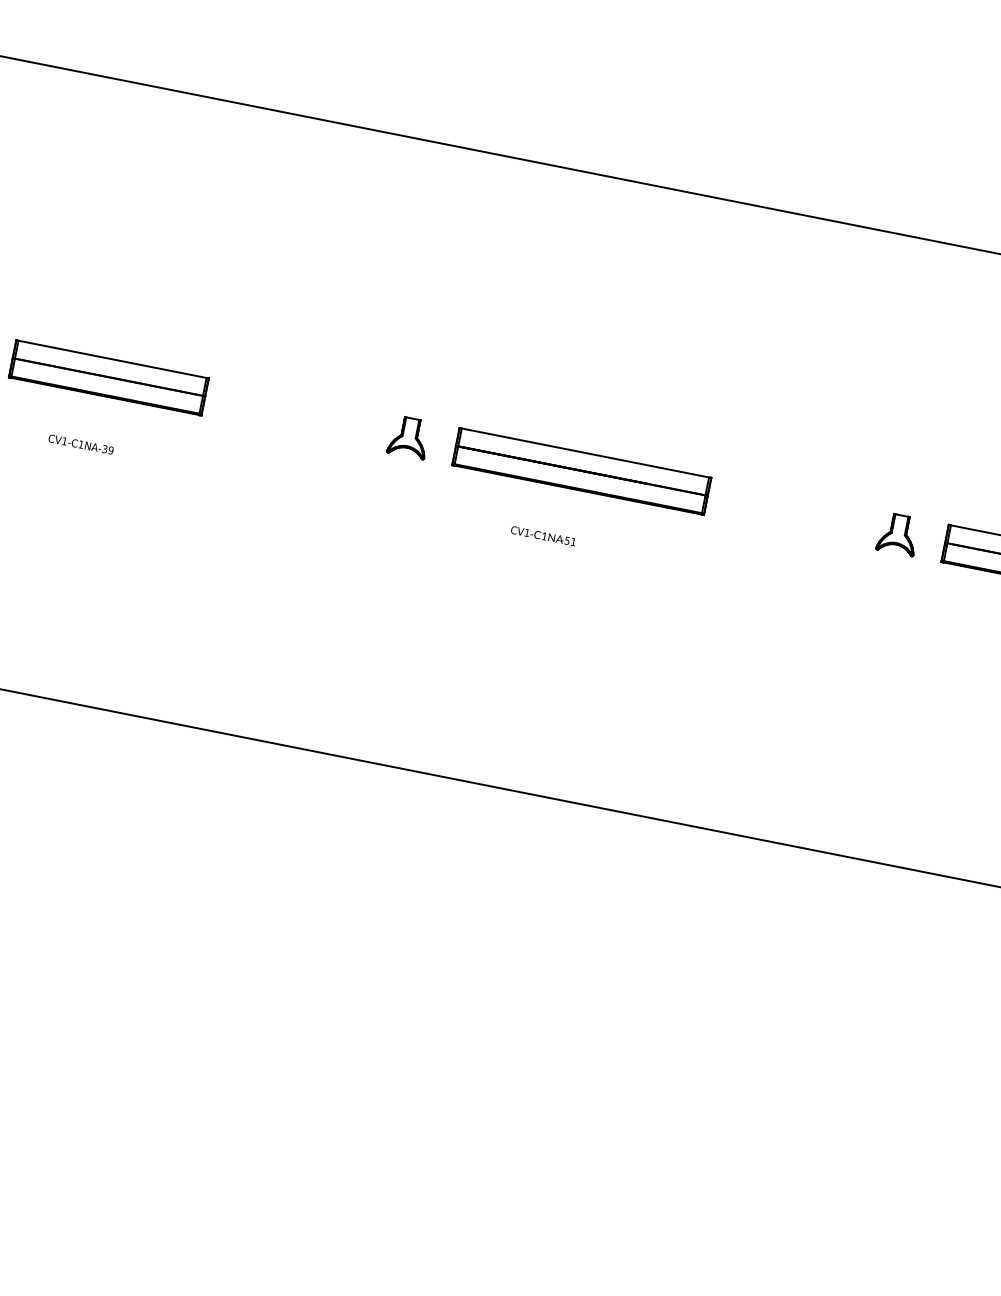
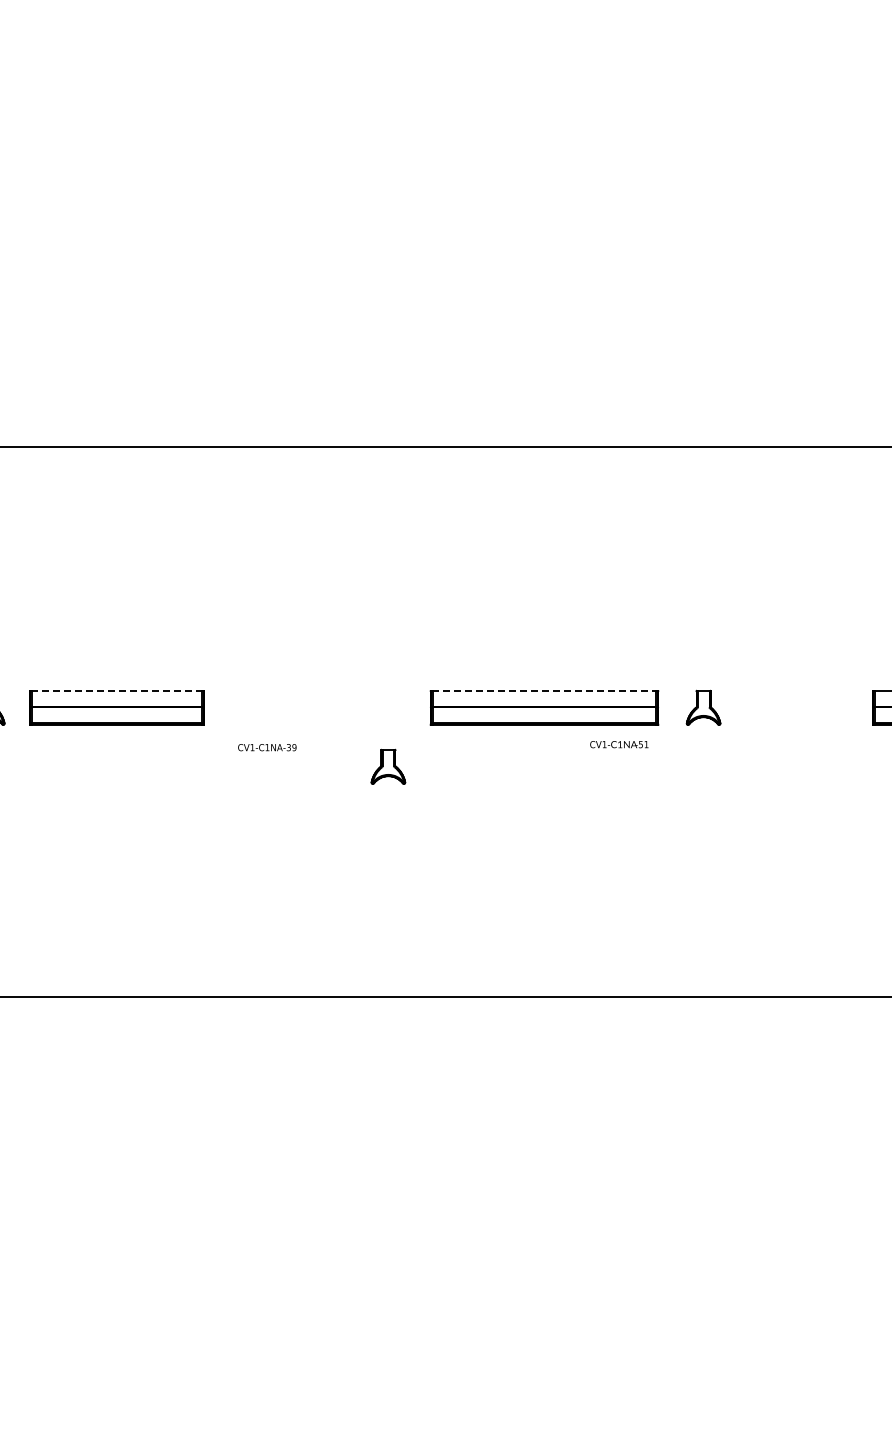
line: (112, 359) -> (117, 691), solid -> dashed
part: (409, 436) -> (388, 766), moved
text: (81, 444) -> (267, 747), moved
line: (585, 453) -> (544, 691), solid -> dashed
part: (898, 533) -> (703, 707), moved
text: (543, 536) -> (619, 744), moved

